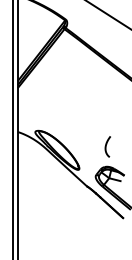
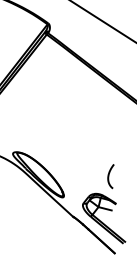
curve: (106, 146) -> (109, 176), moved

